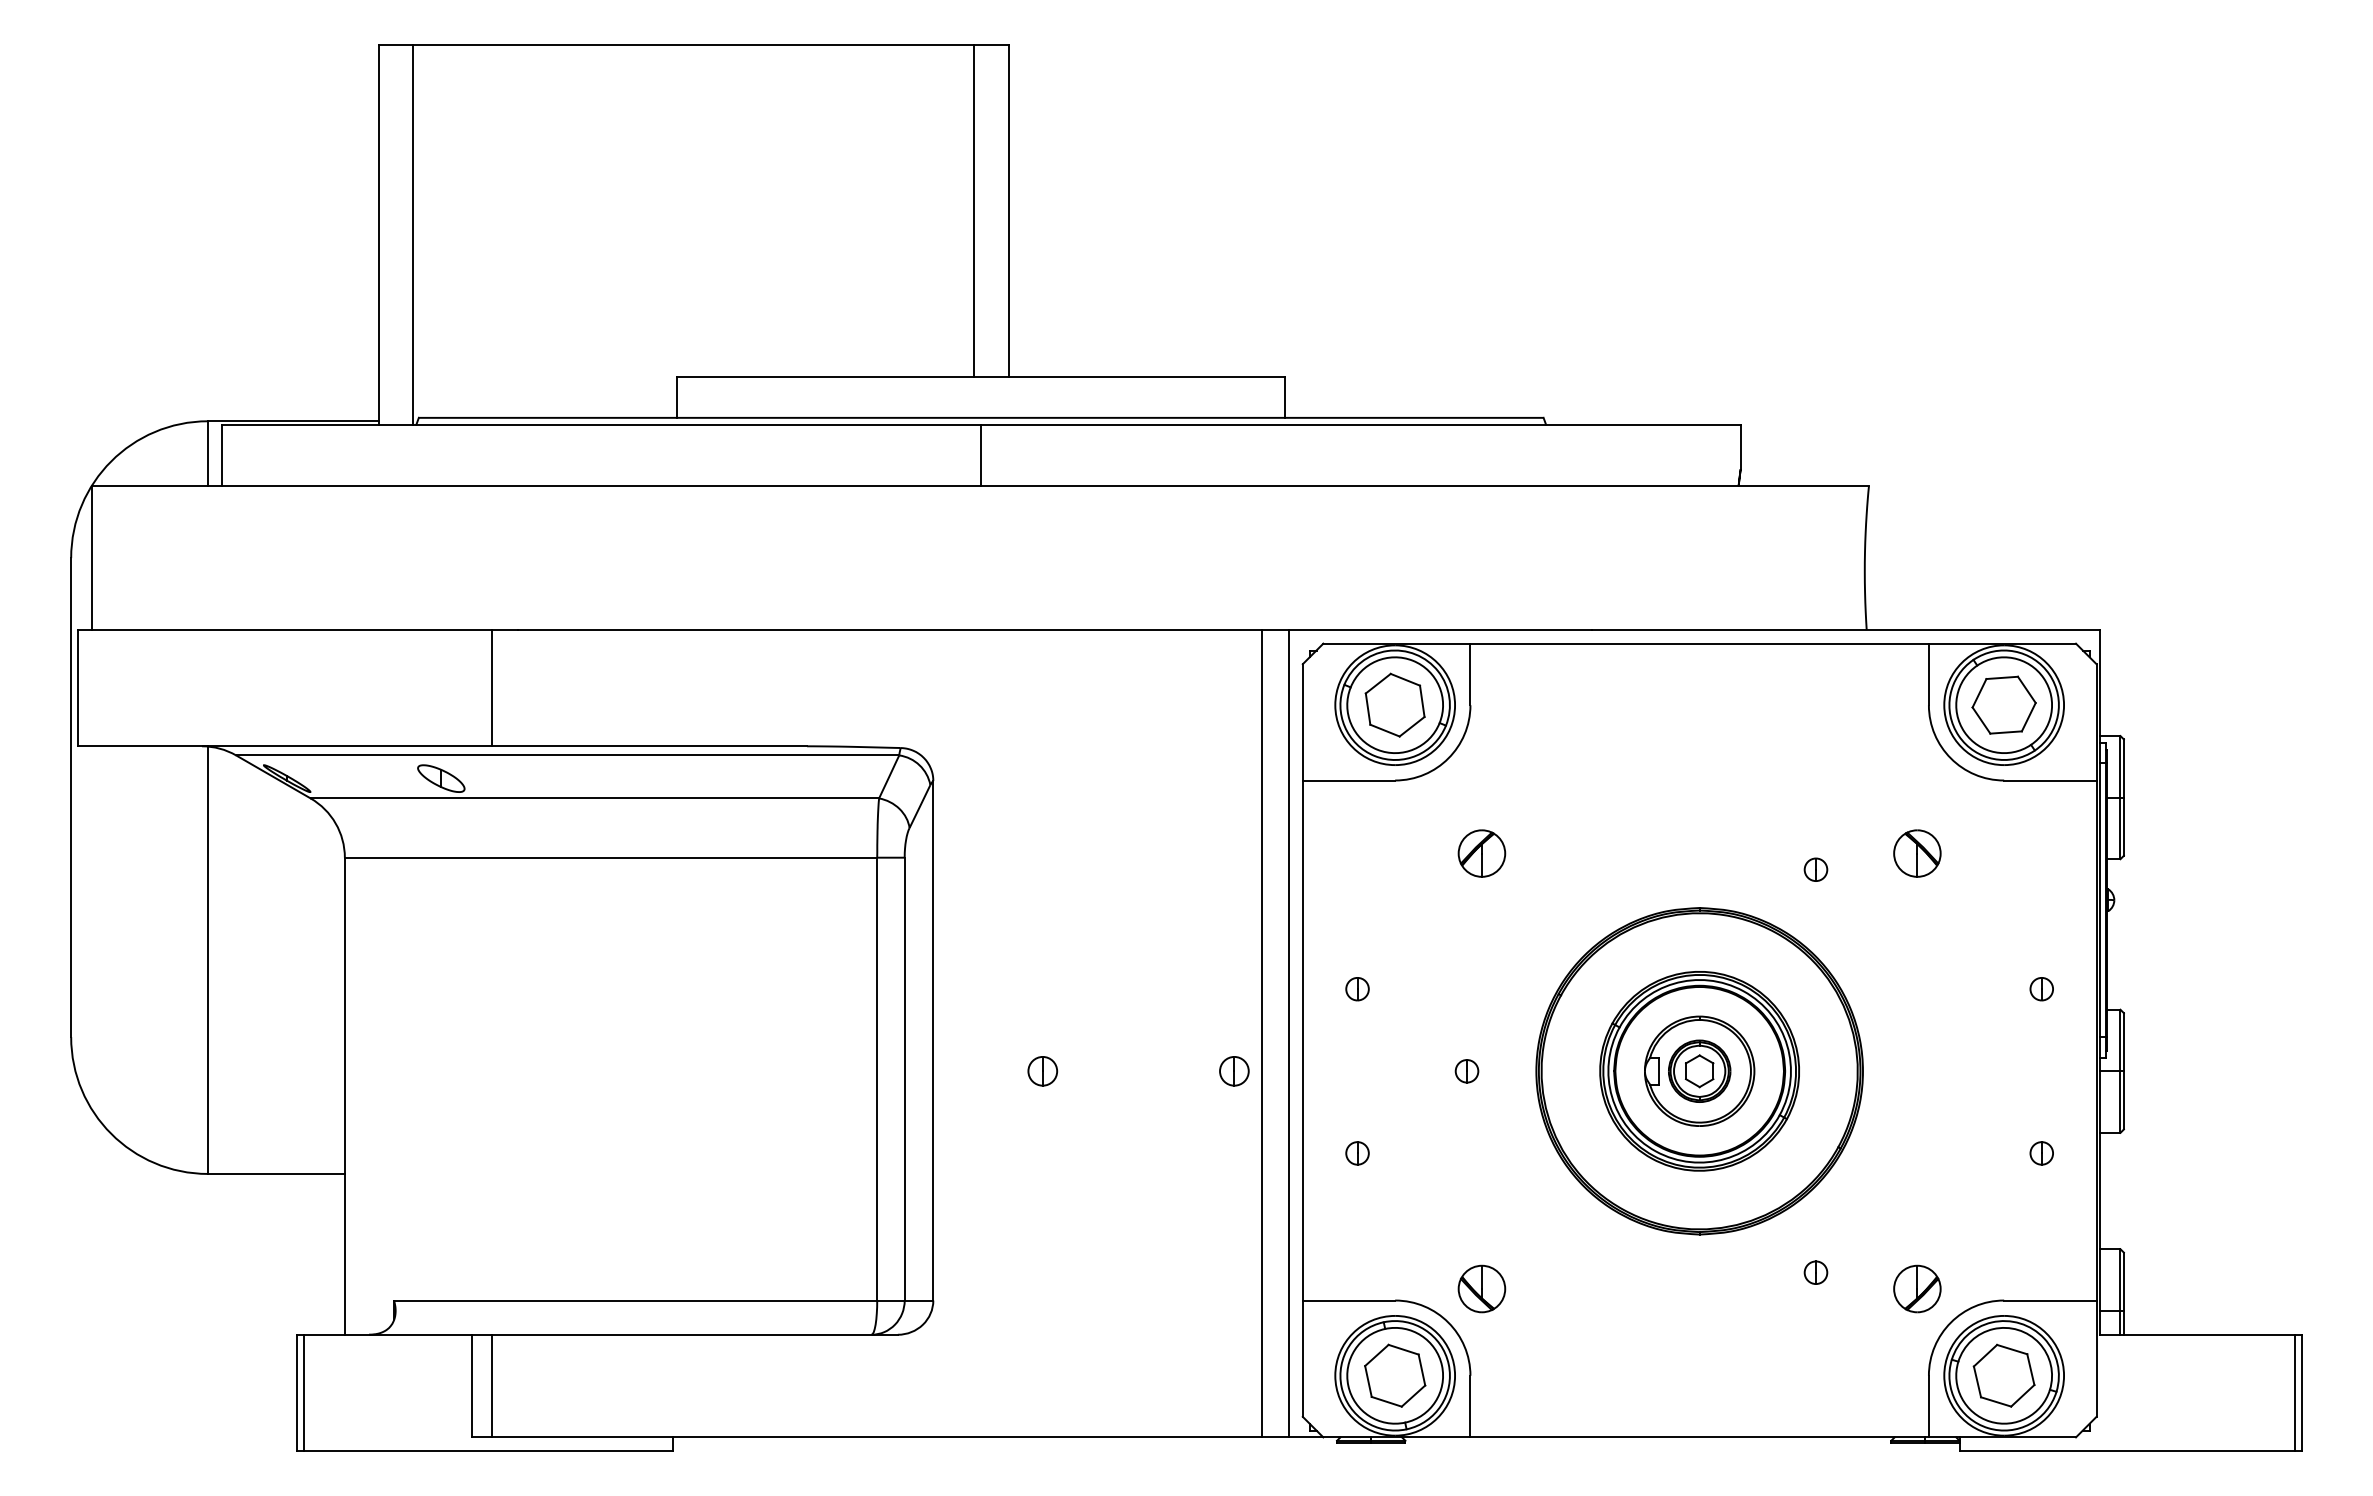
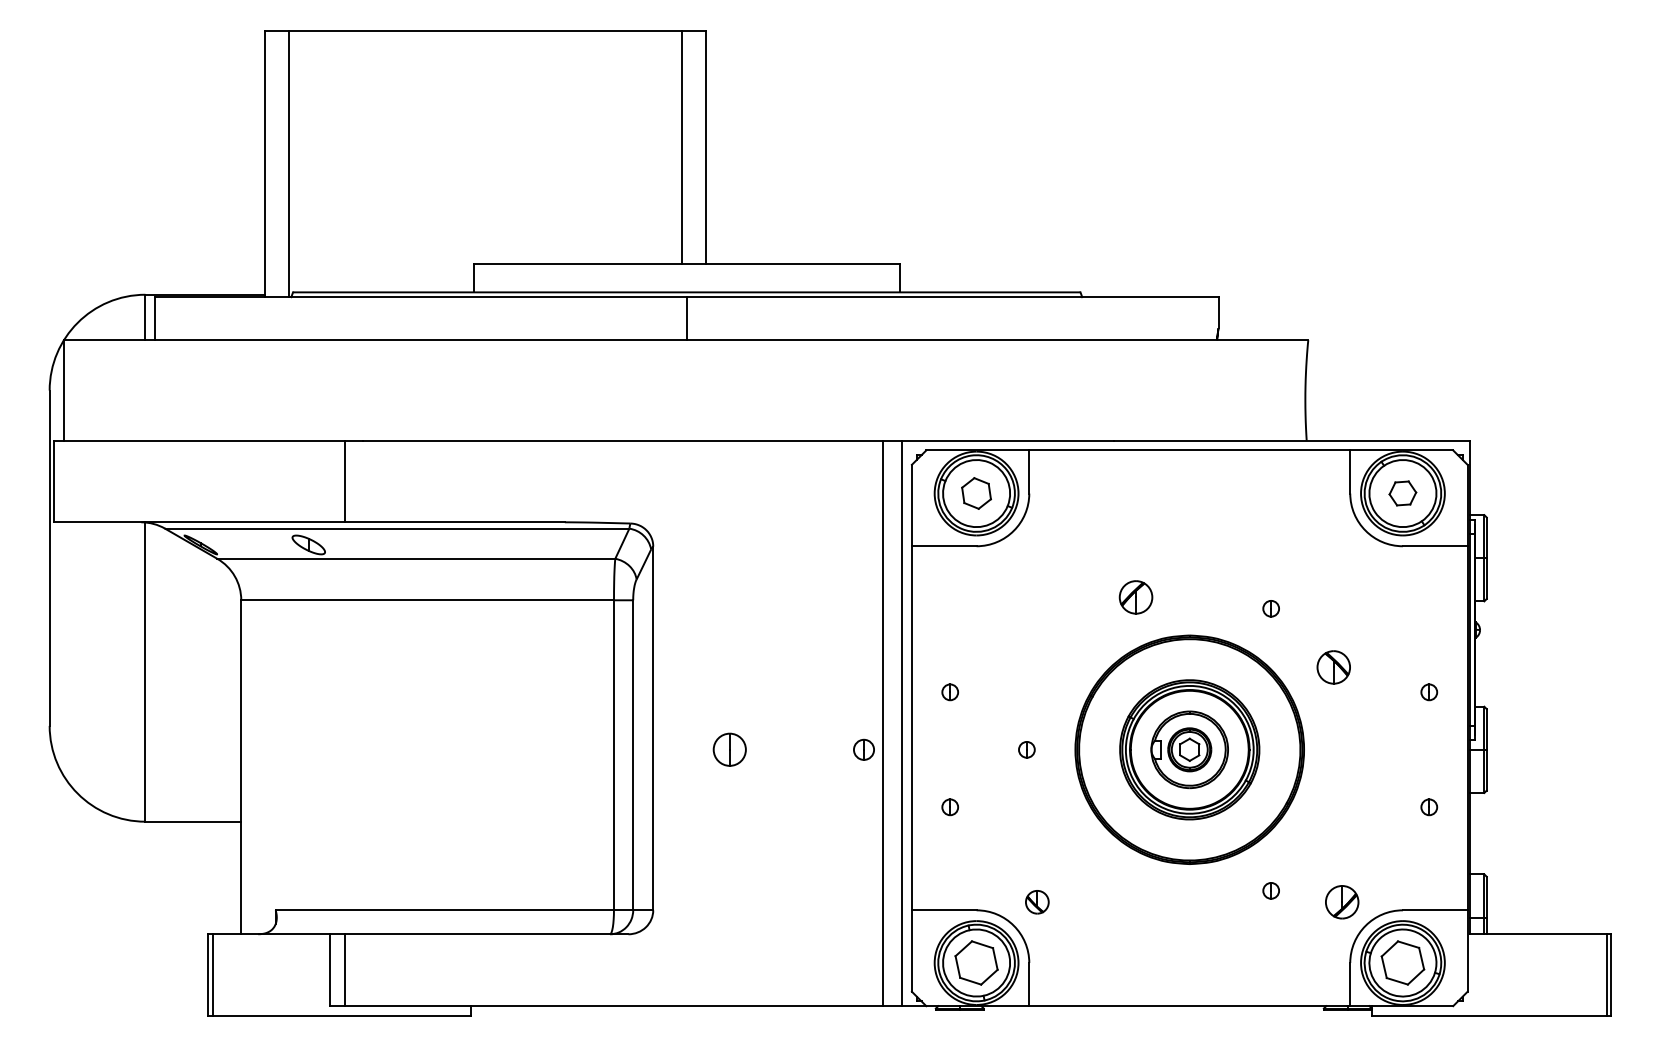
part: (1394, 704) -> (976, 493), size x0.7
part: (2003, 704) -> (1402, 493), size x0.6
part: (1481, 853) -> (1135, 597), moved
part: (1917, 853) -> (1333, 667), moved
part: (1042, 1071) -> (729, 749), size x1.6
part: (1481, 1288) -> (1037, 901), size x0.7

